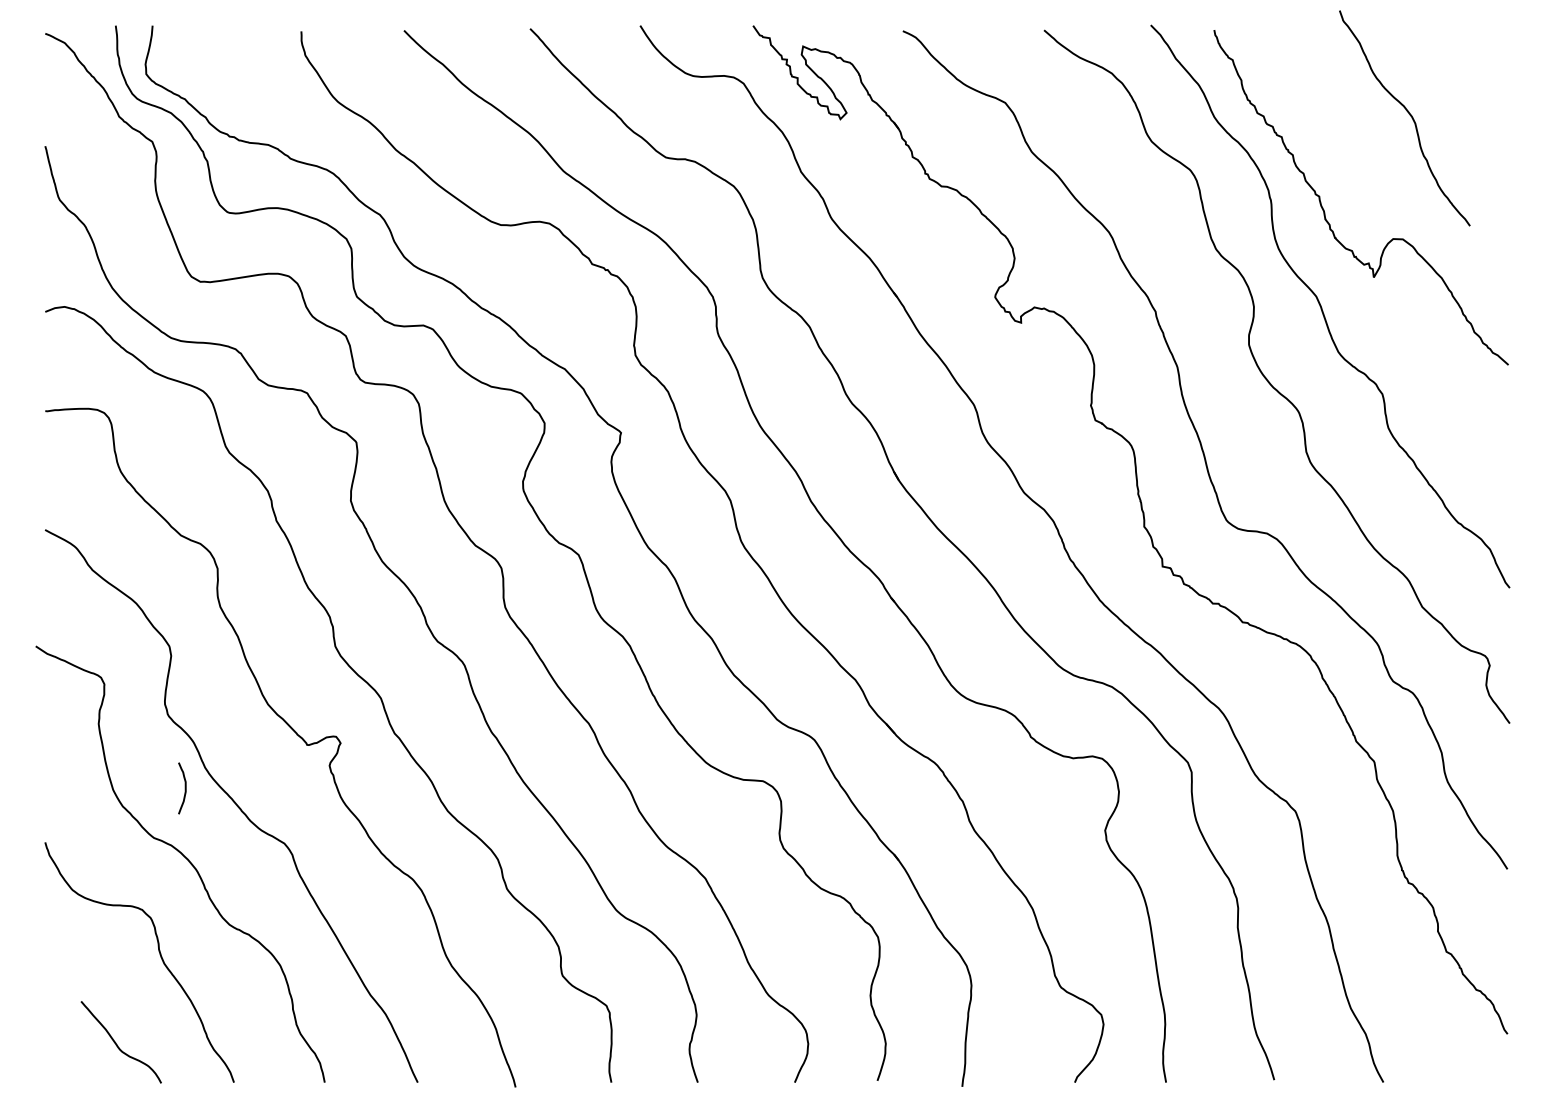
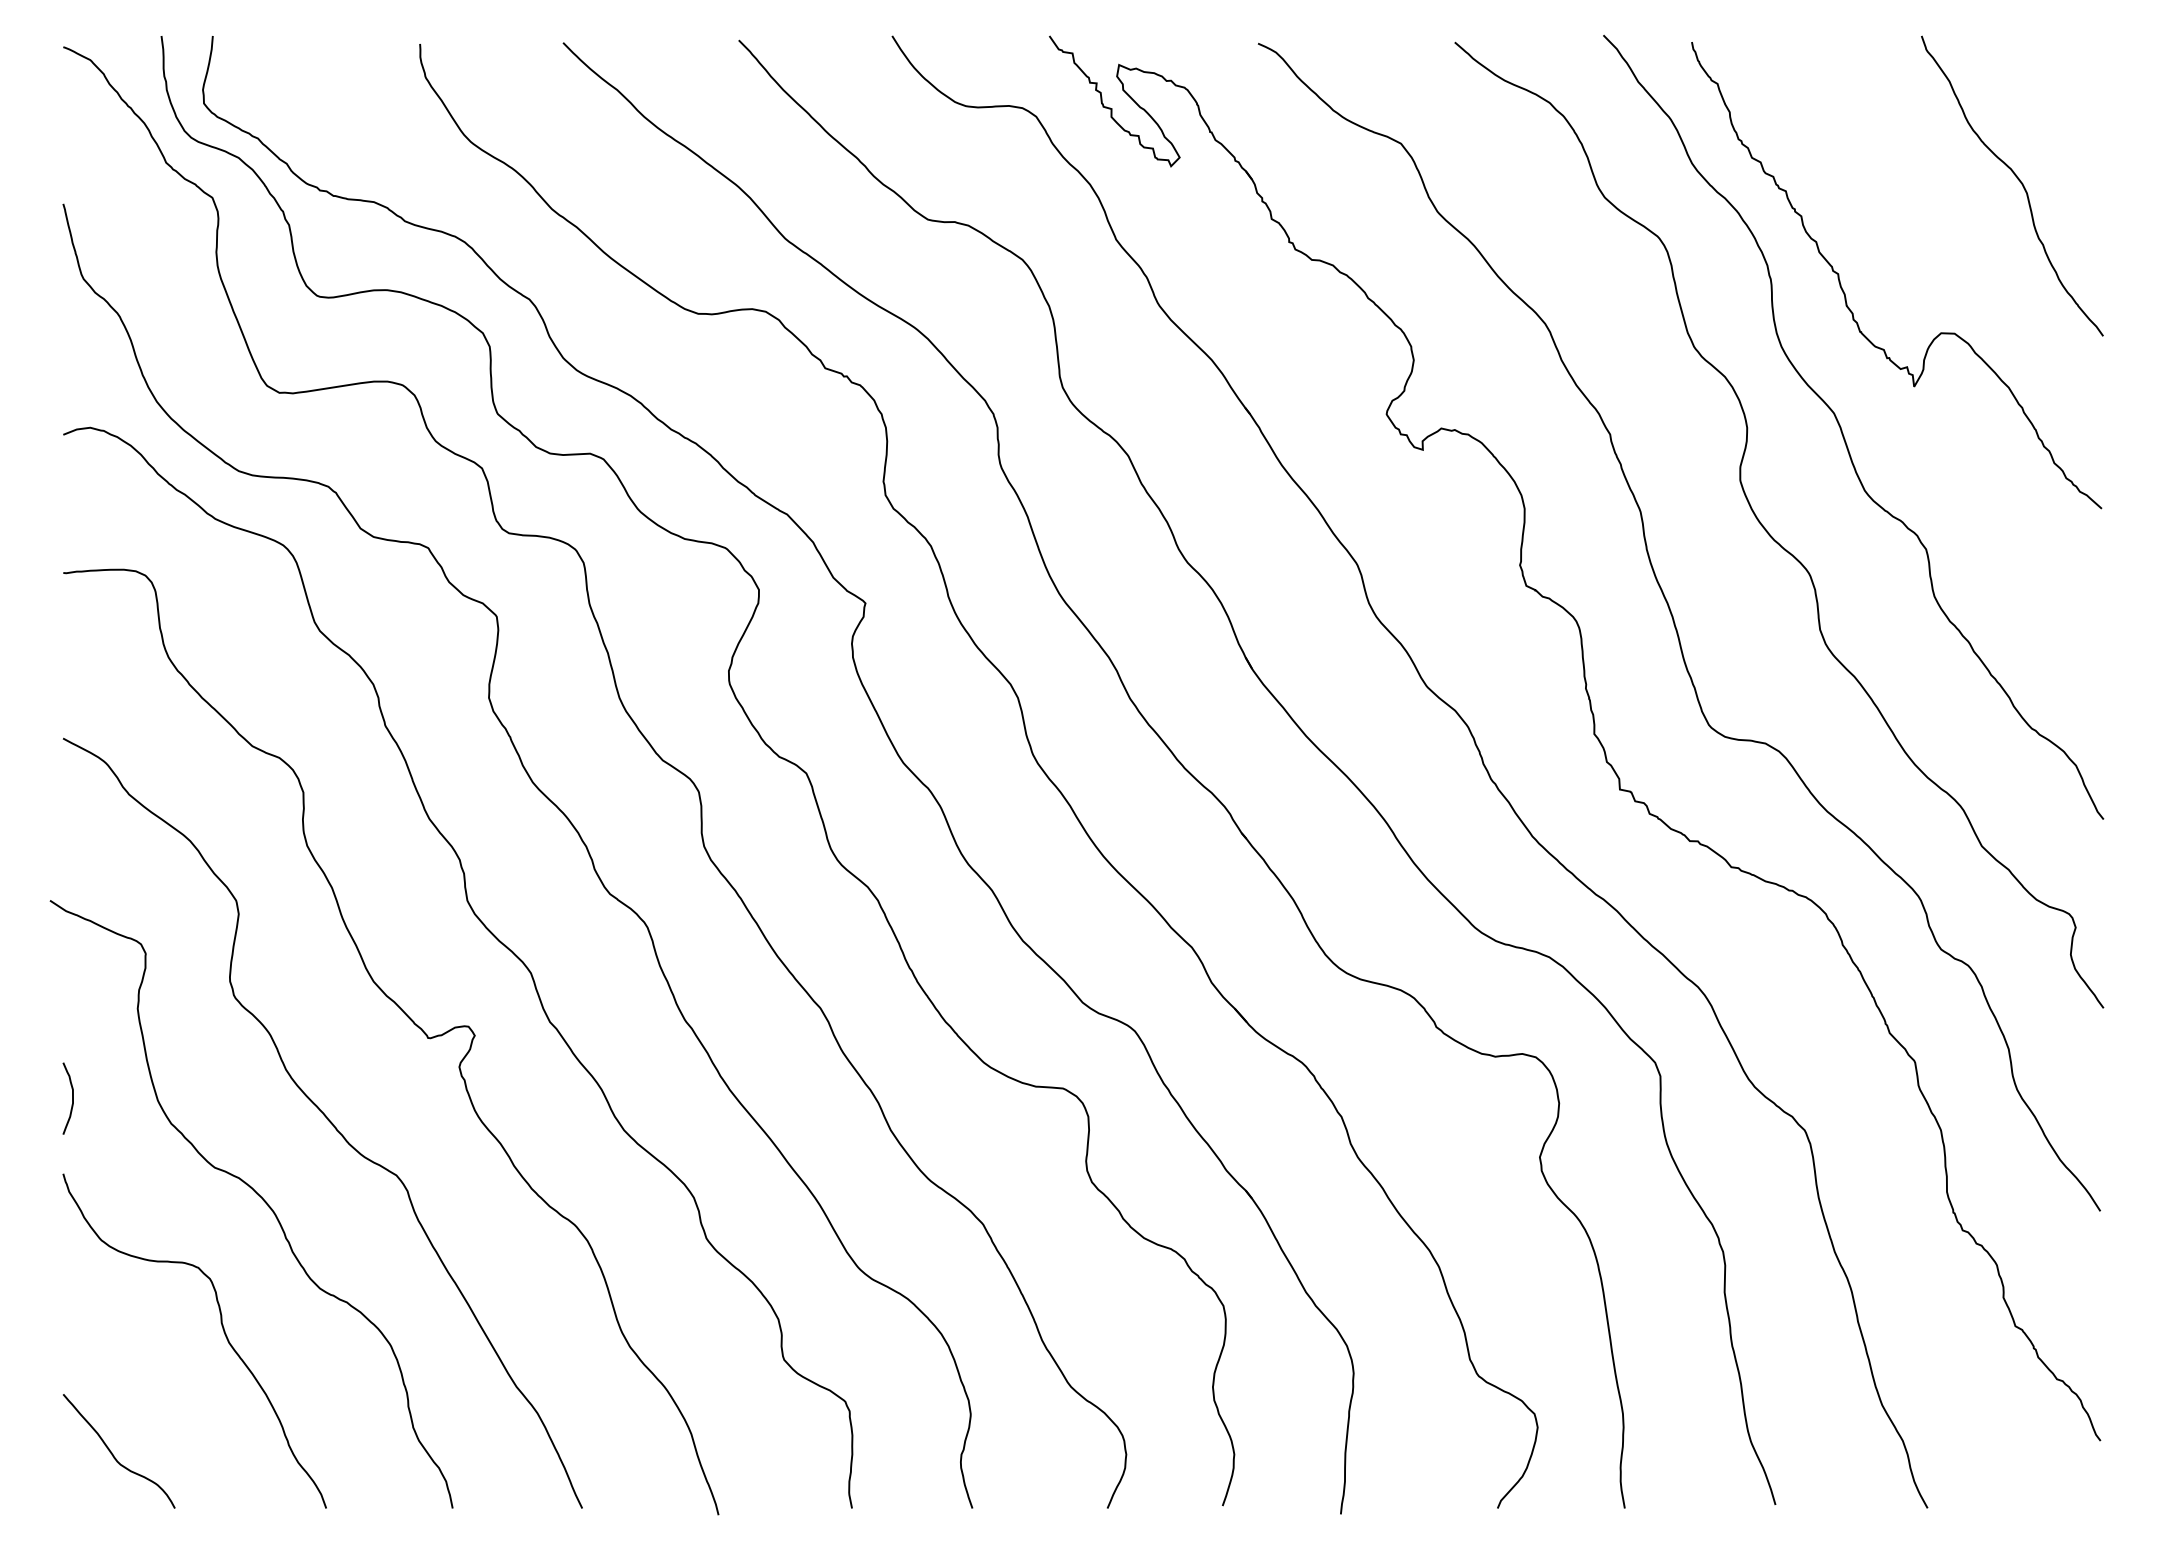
curve: (1408, 113) -> (2017, 179), moved
curve: (185, 788) -> (72, 1098), moved
curve: (117, 1045) -> (114, 1455), moved

